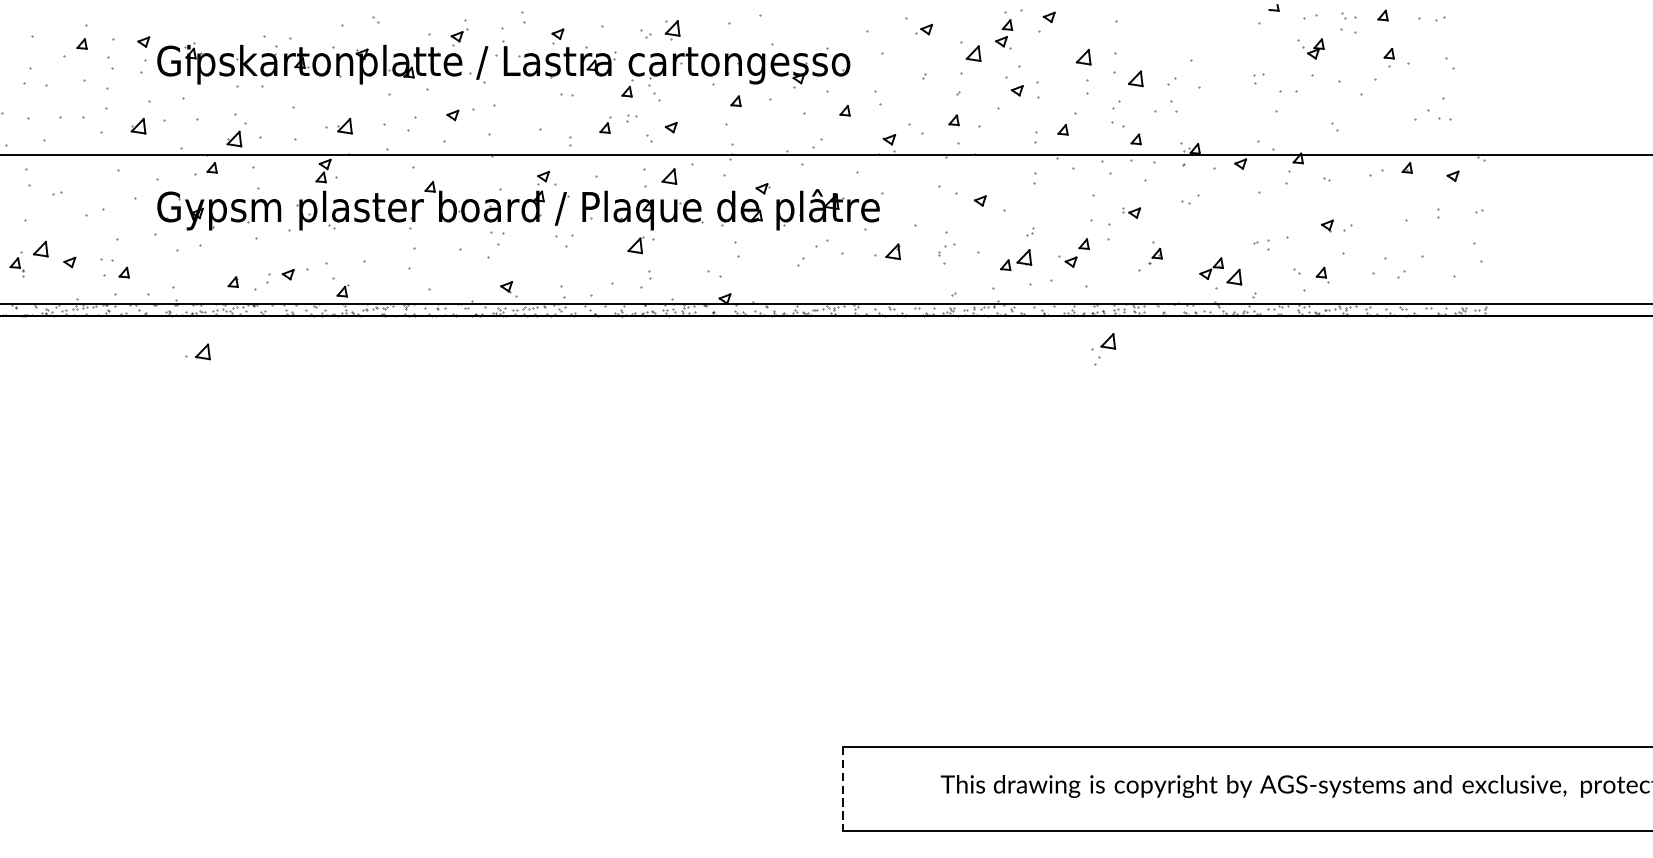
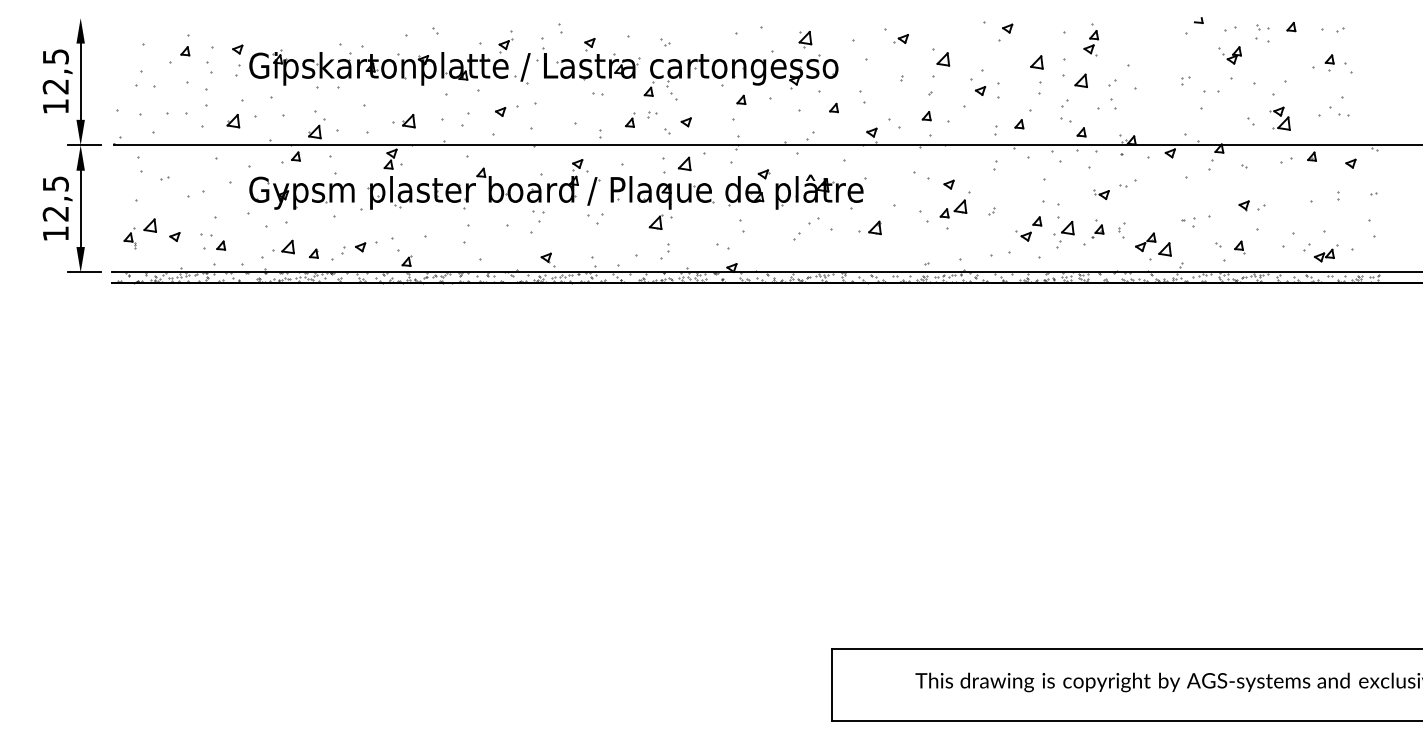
part: (672, 30) -> (805, 39), moved
part: (1003, 30) -> (1090, 39), moved
part: (1389, 57) -> (1329, 62), moved
part: (1369, 123) -> (1279, 118), added
part: (1131, 212) -> (1101, 194), moved
part: (942, 254) -> (1121, 230), moved
part: (1016, 259) -> (953, 208), moved
part: (1424, 281) -> (1326, 253), added
part: (1103, 348) -> (1063, 234), moved
part: (197, 351) -> (283, 246), moved
line: (843, 790) -> (832, 685), dashed -> solid

